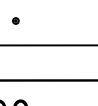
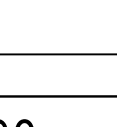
part: (15, 20) -> (18, 24), removed

